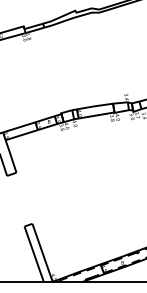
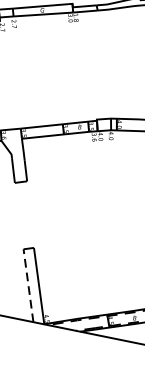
line: (34, 253) -> (29, 284), solid -> dashed

